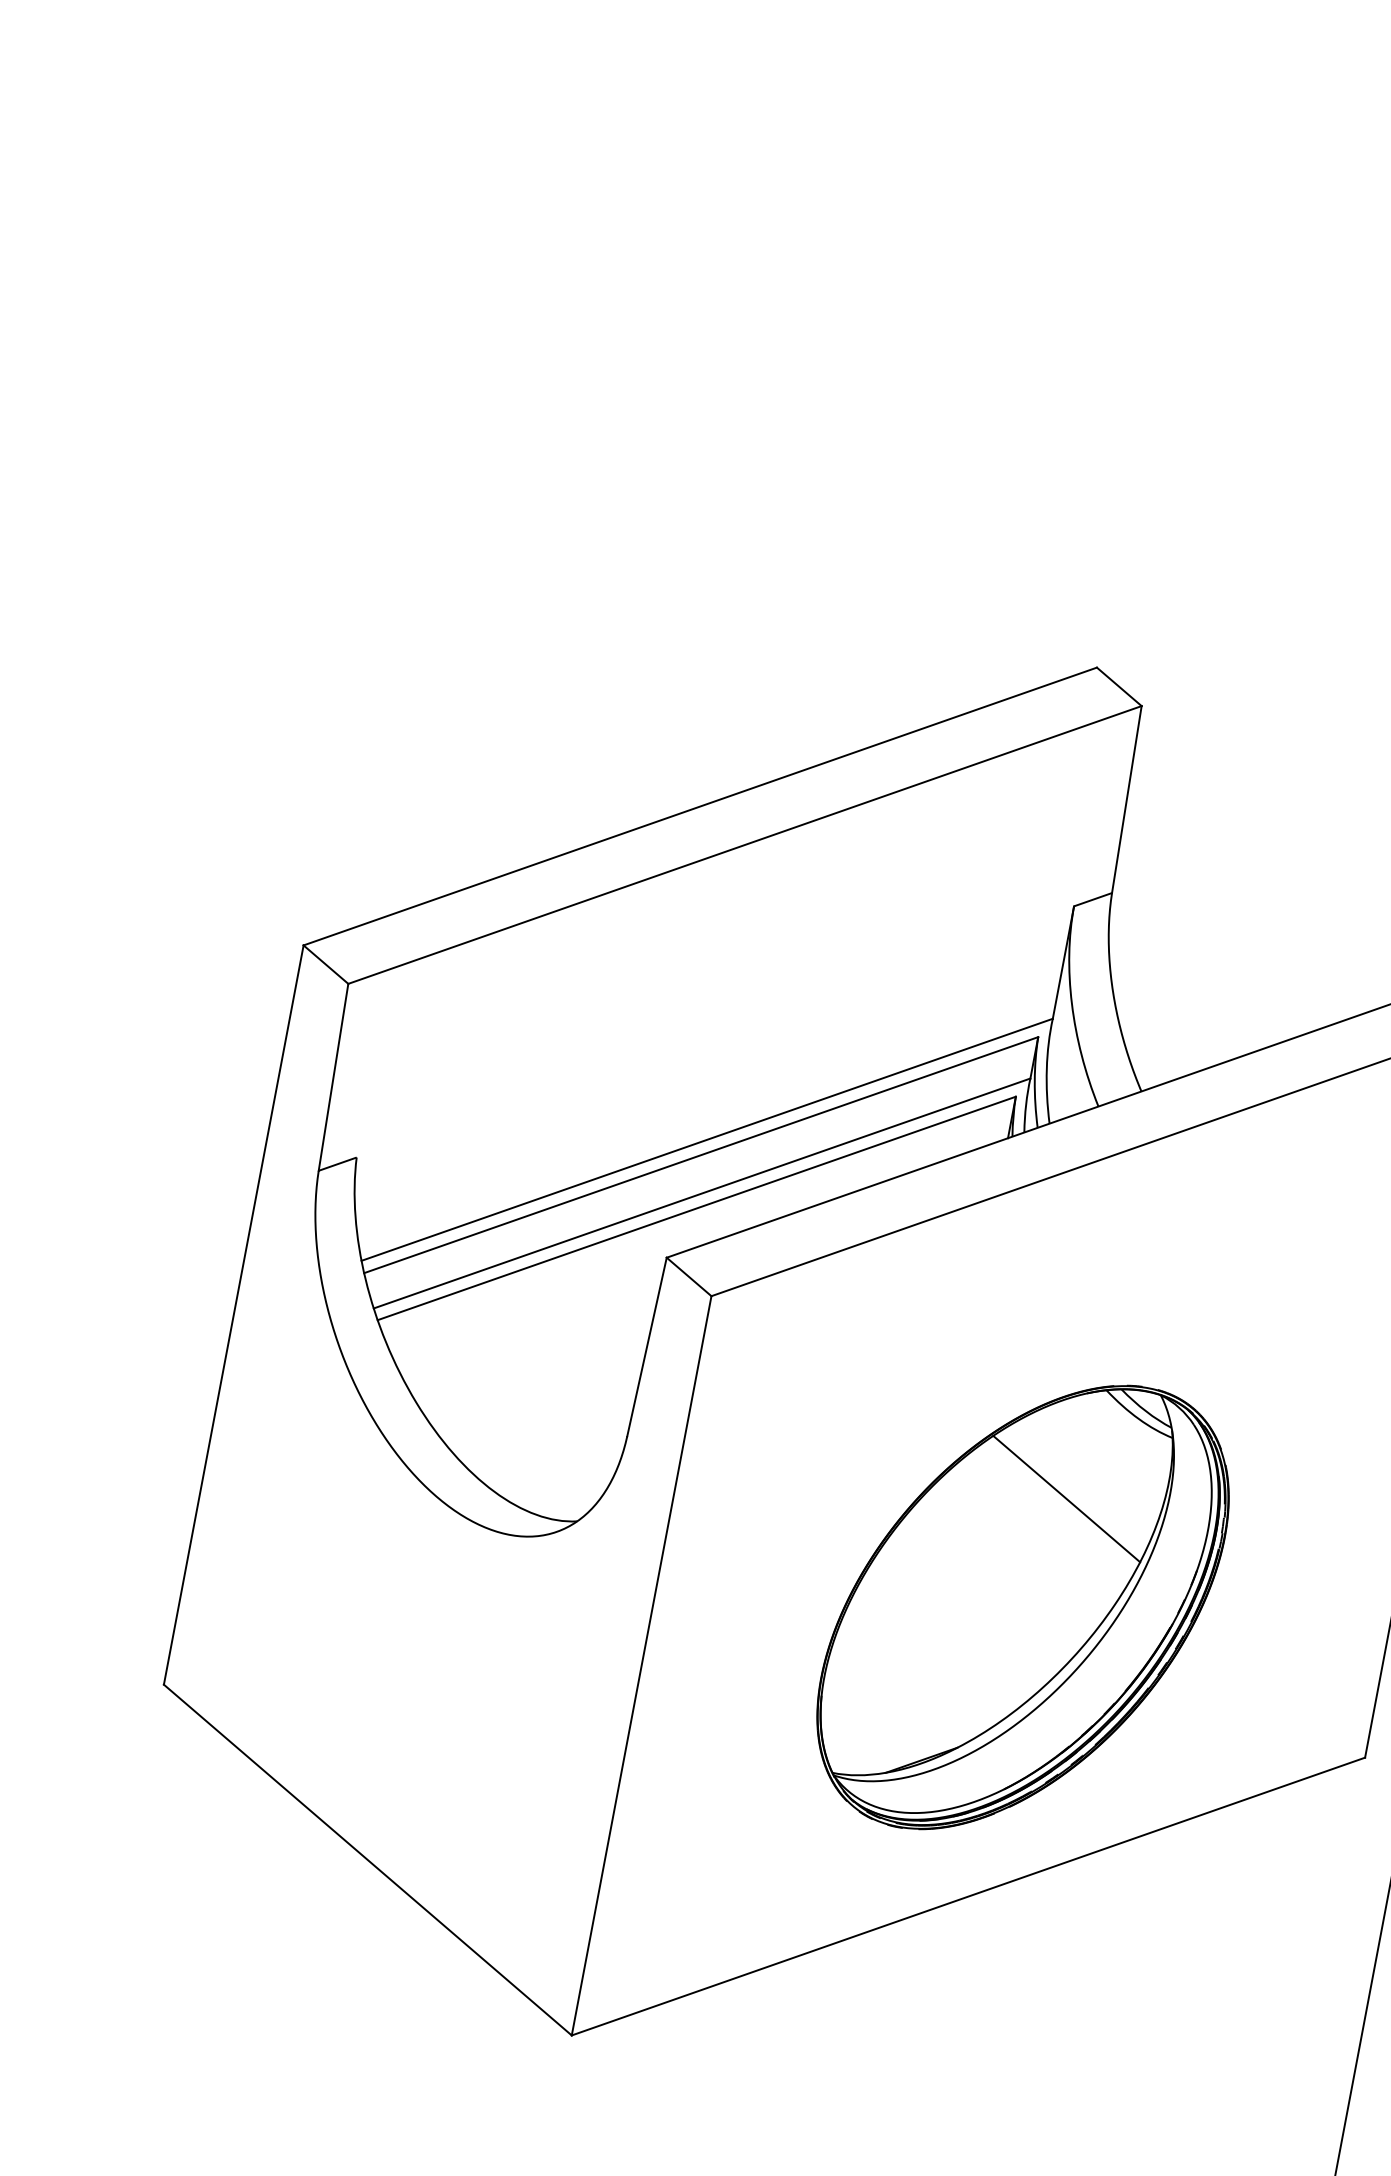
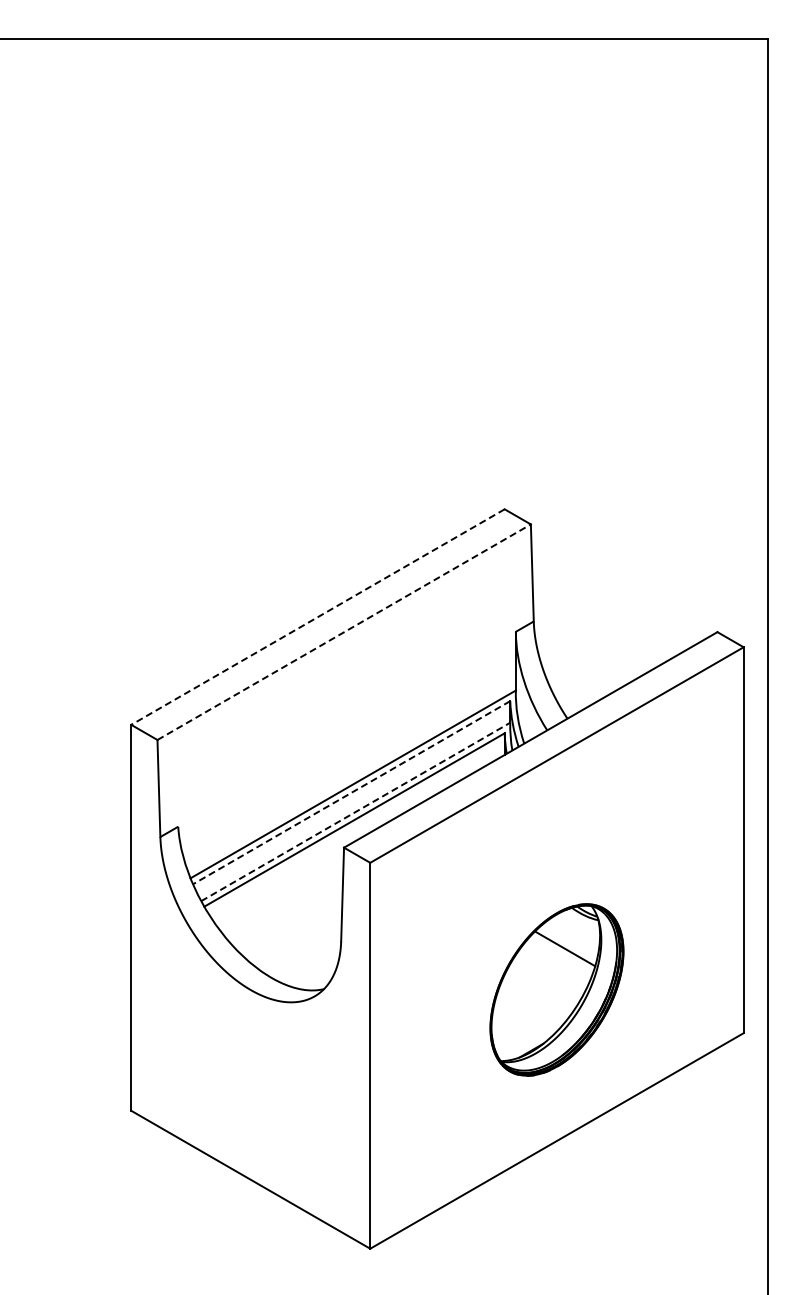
line: (699, 807) -> (317, 617), solid -> dashed
line: (745, 845) -> (344, 632), solid -> dashed
line: (700, 1154) -> (351, 792), solid -> dashed
line: (703, 1192) -> (356, 811), solid -> dashed
part: (1022, 1606) -> (556, 989), size x0.7

